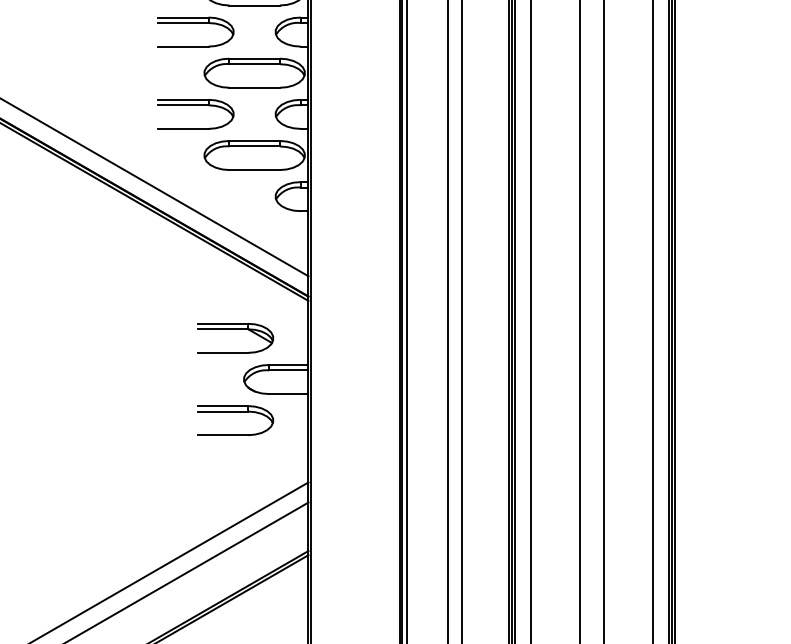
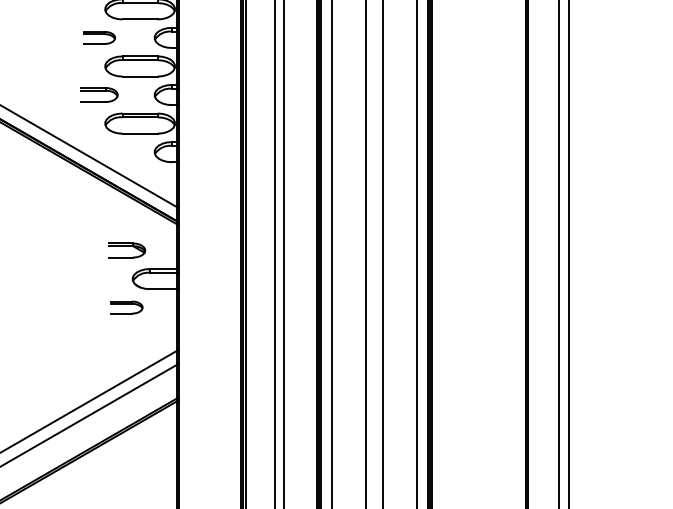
part: (196, 31) -> (99, 37), size x0.6
part: (196, 113) -> (99, 94), size x0.7
part: (235, 338) -> (126, 250), size x0.7
part: (235, 420) -> (126, 307), size x0.6

